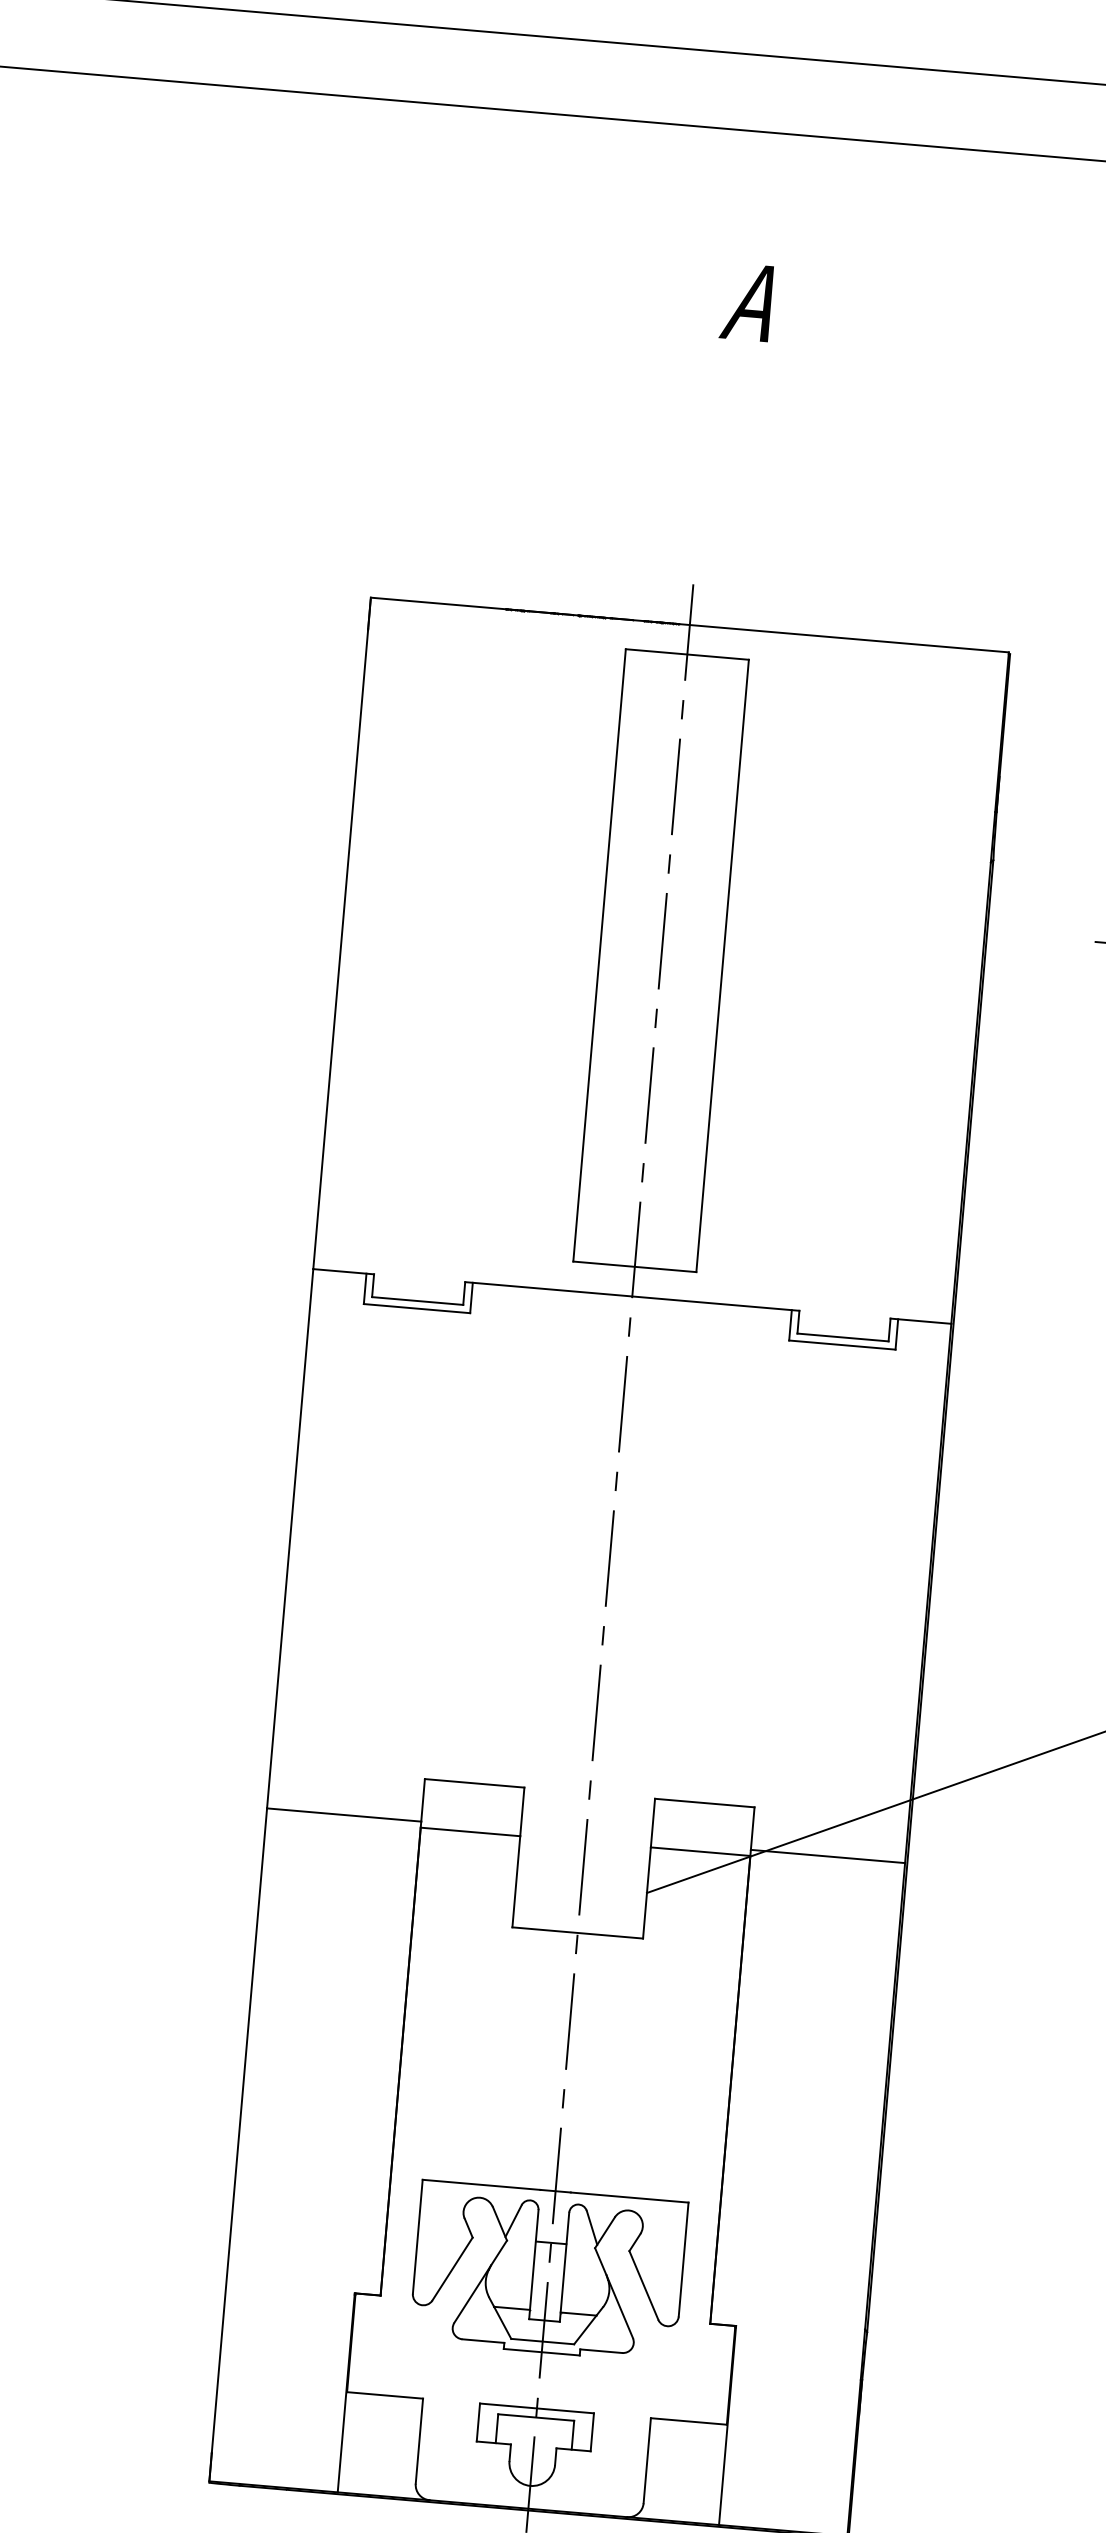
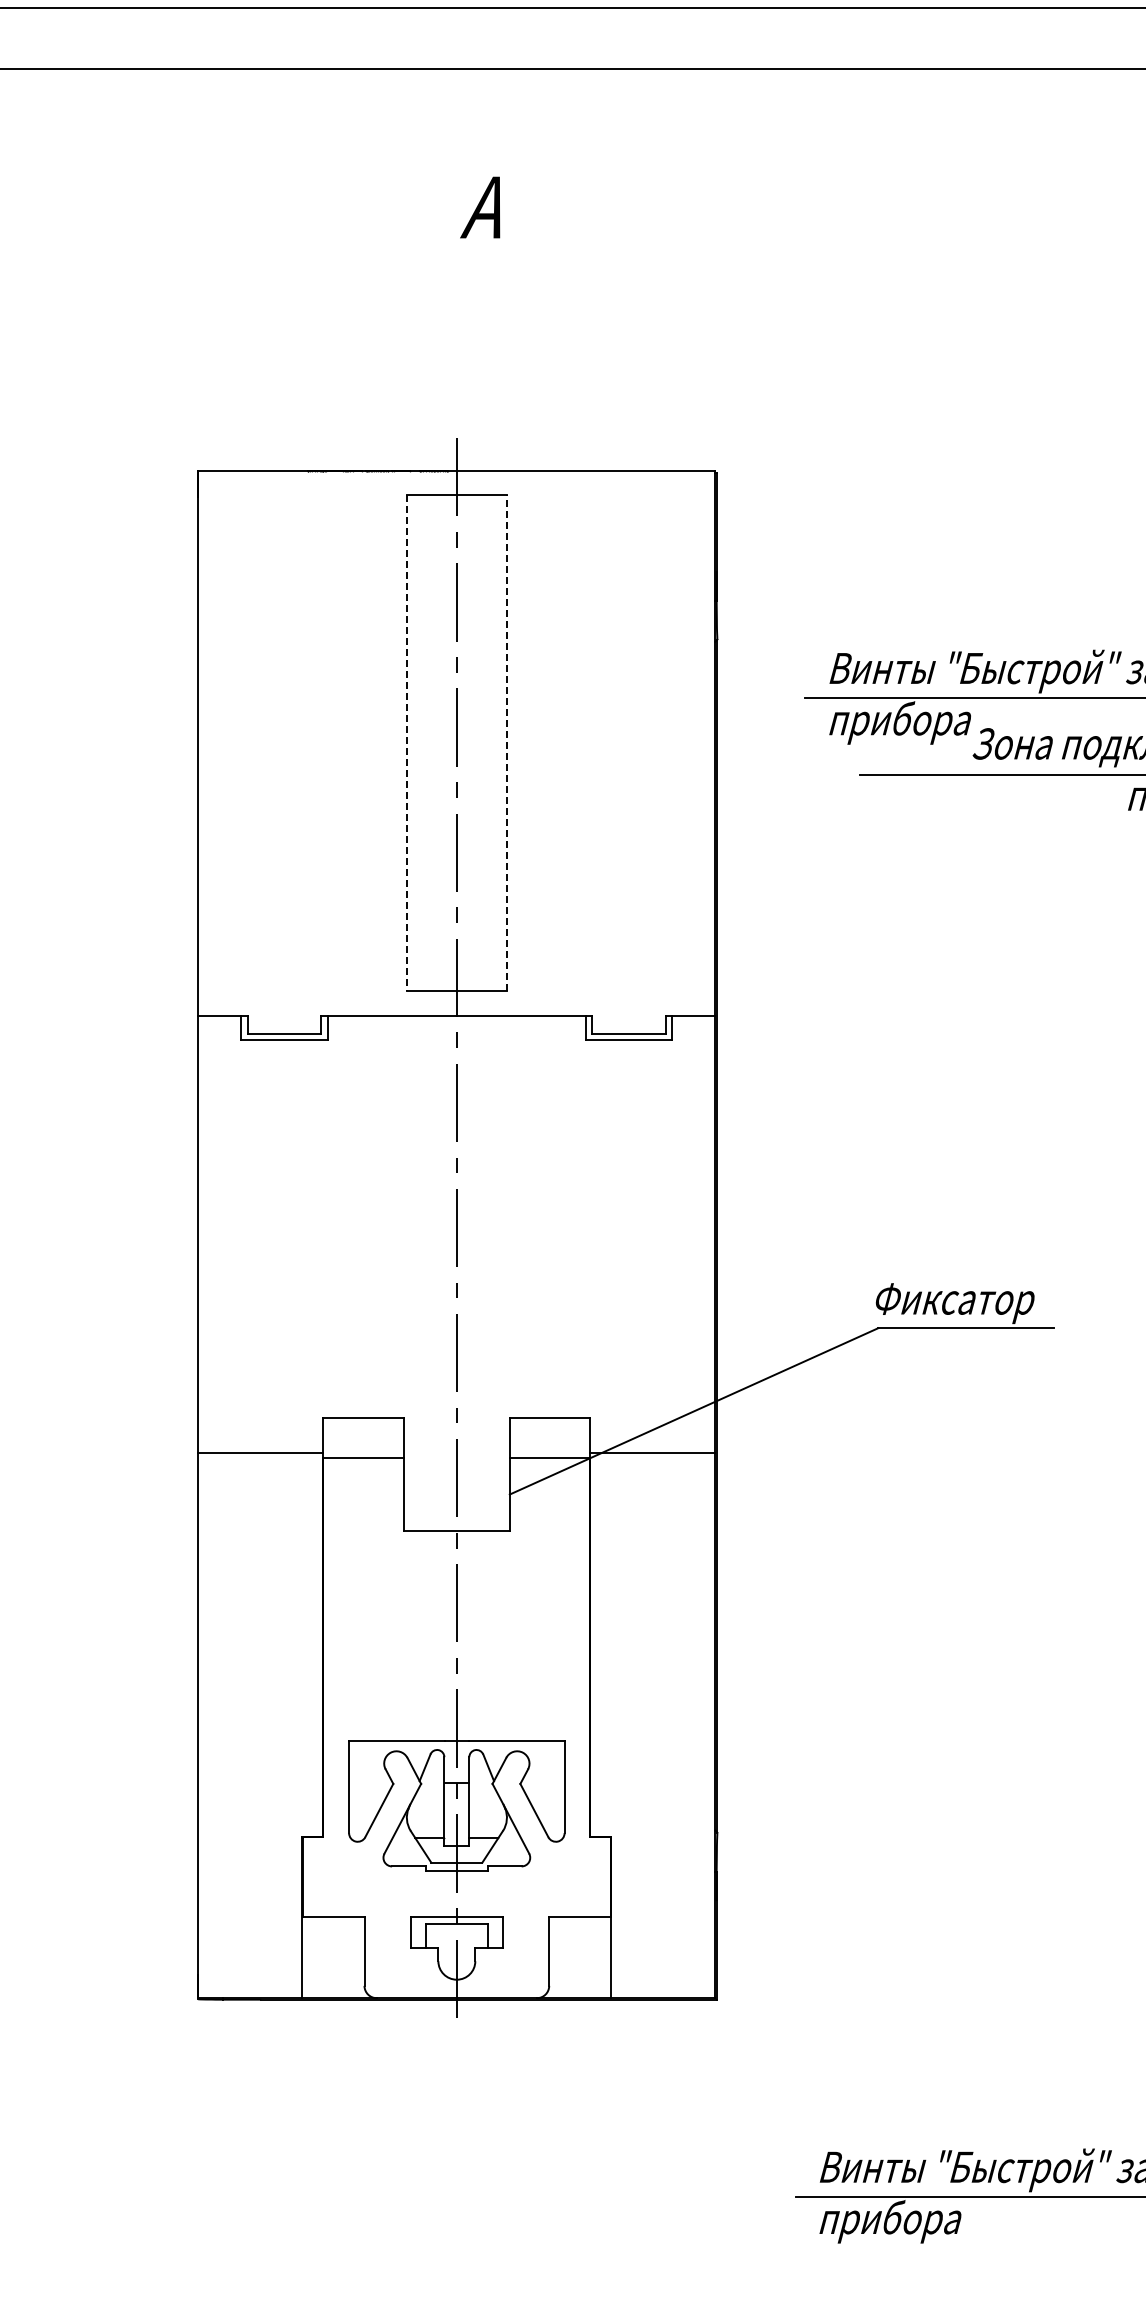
line: (598, 955) -> (406, 743), solid -> dashed
line: (722, 964) -> (506, 742), solid -> dashed

